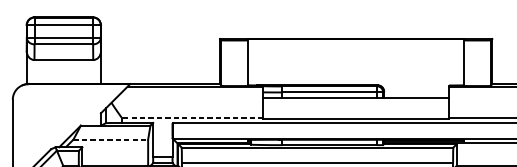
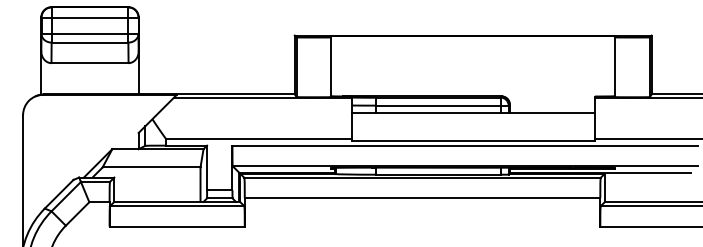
line: (192, 117) -> (258, 138), dashed -> solid
line: (110, 139) -> (151, 167), dashed -> solid

